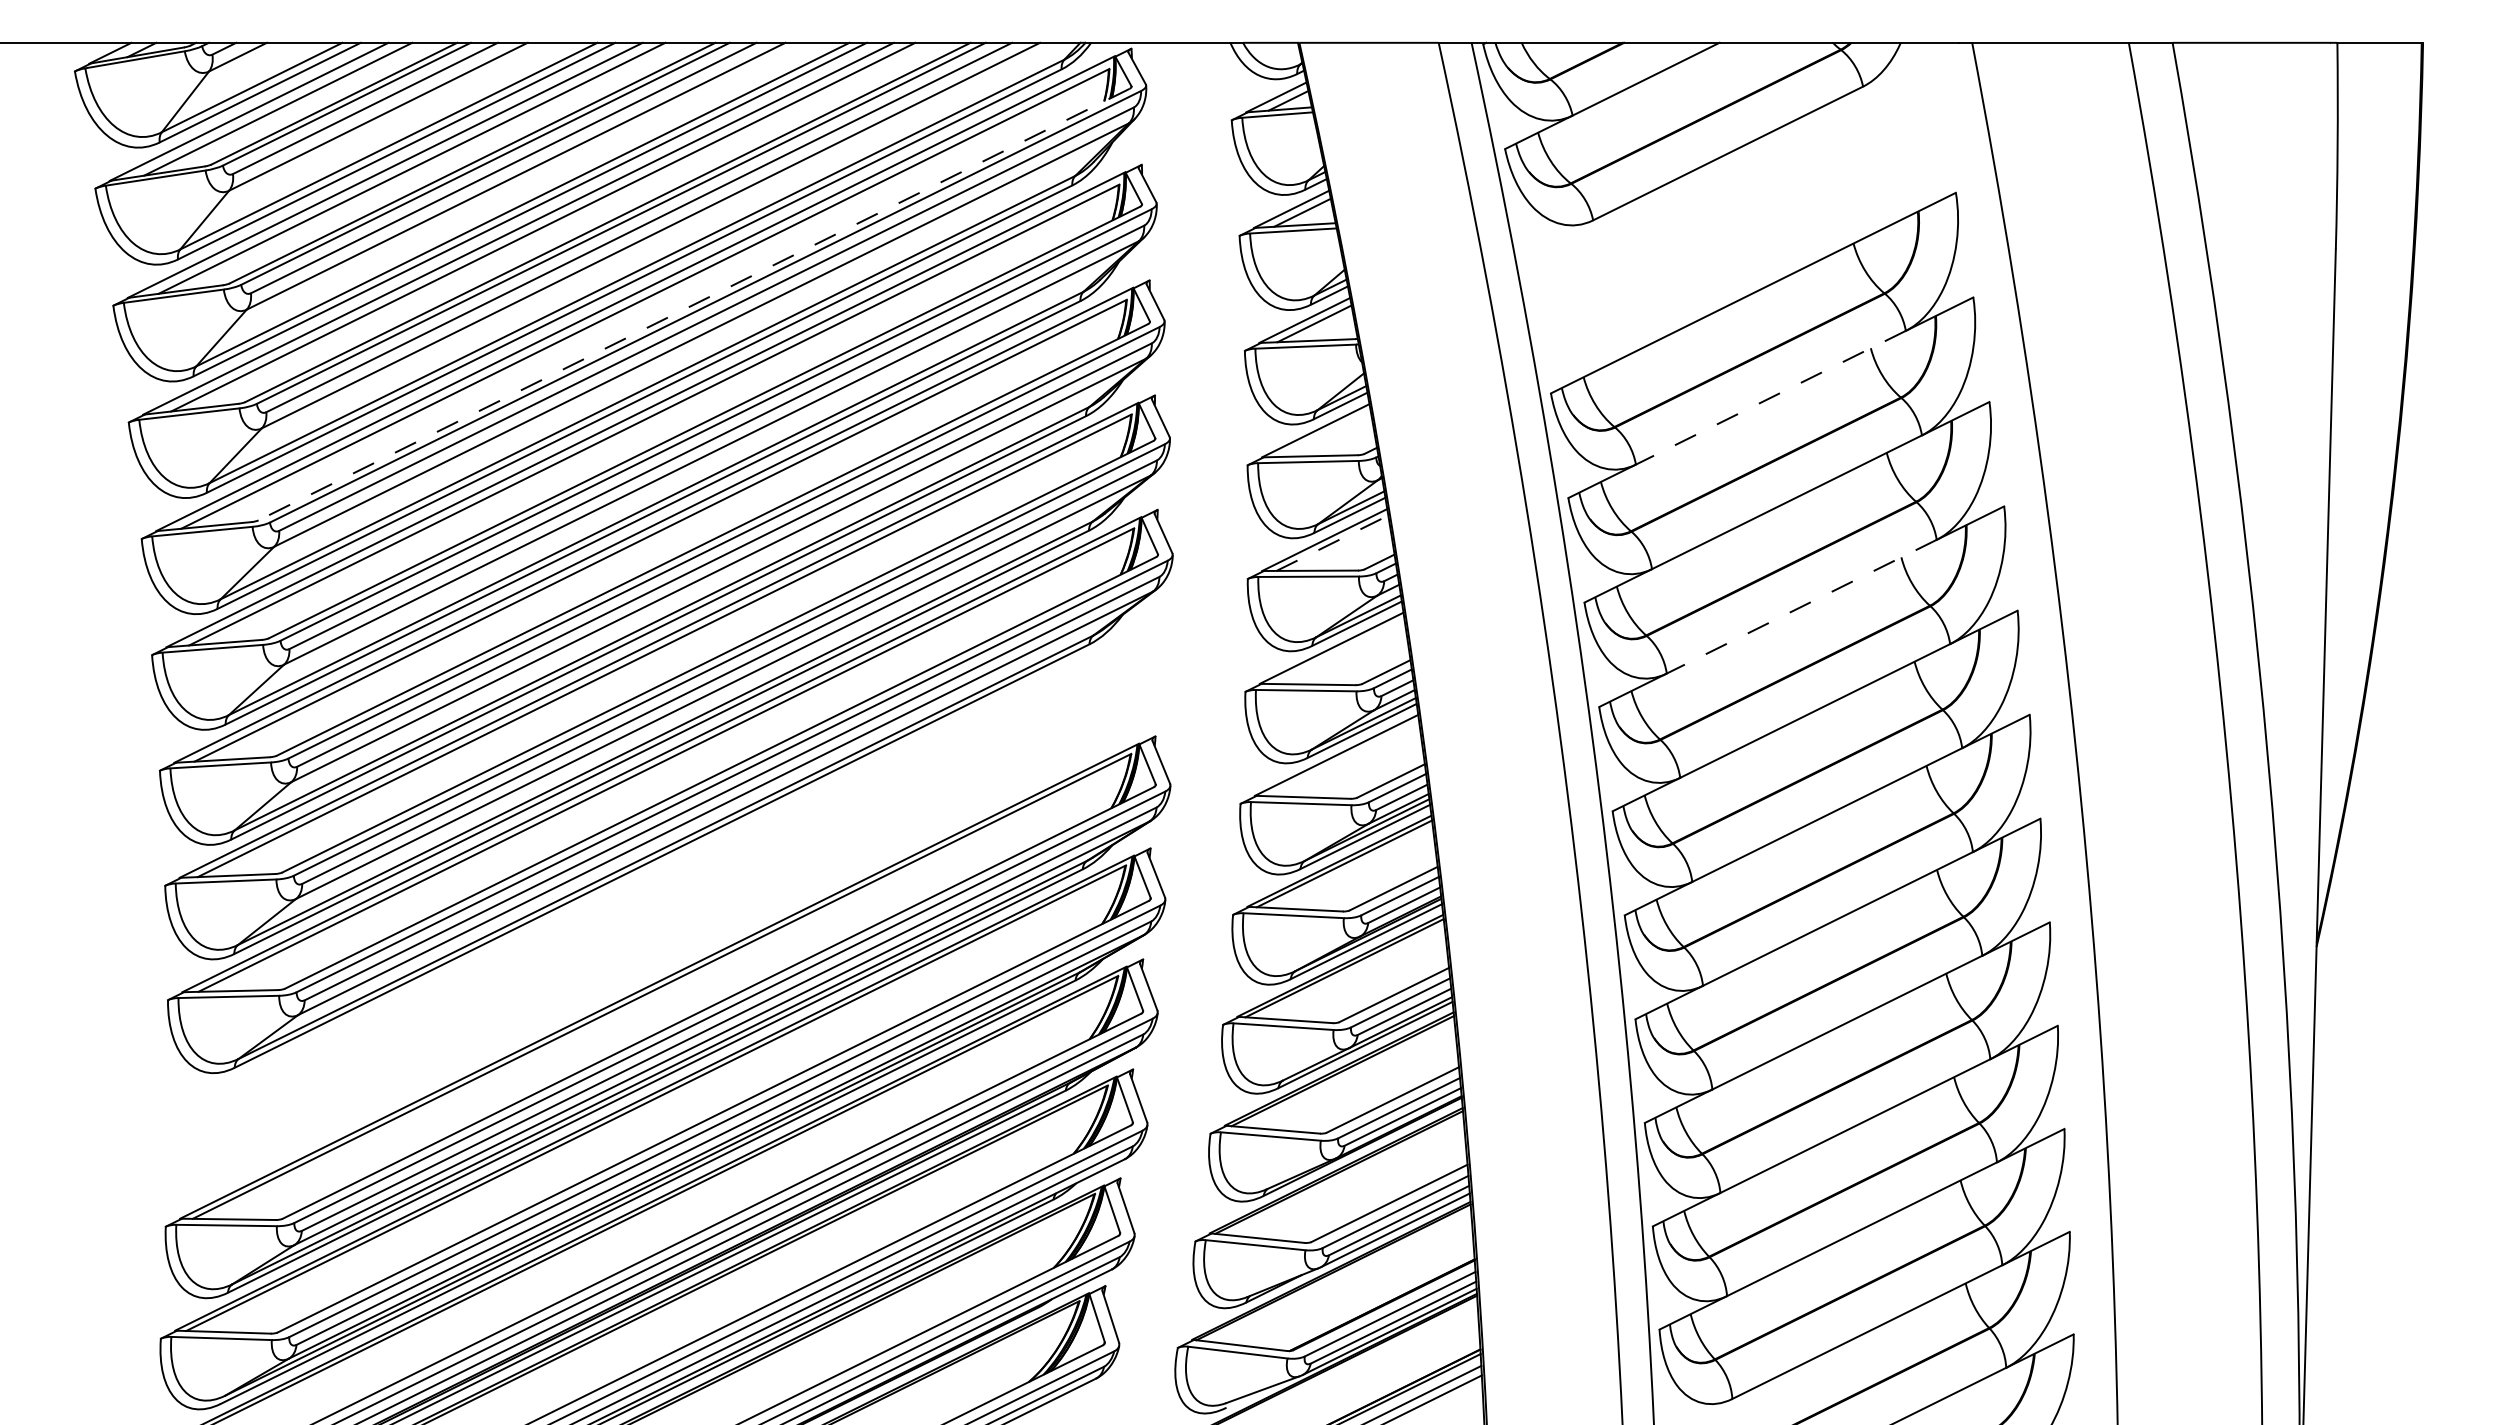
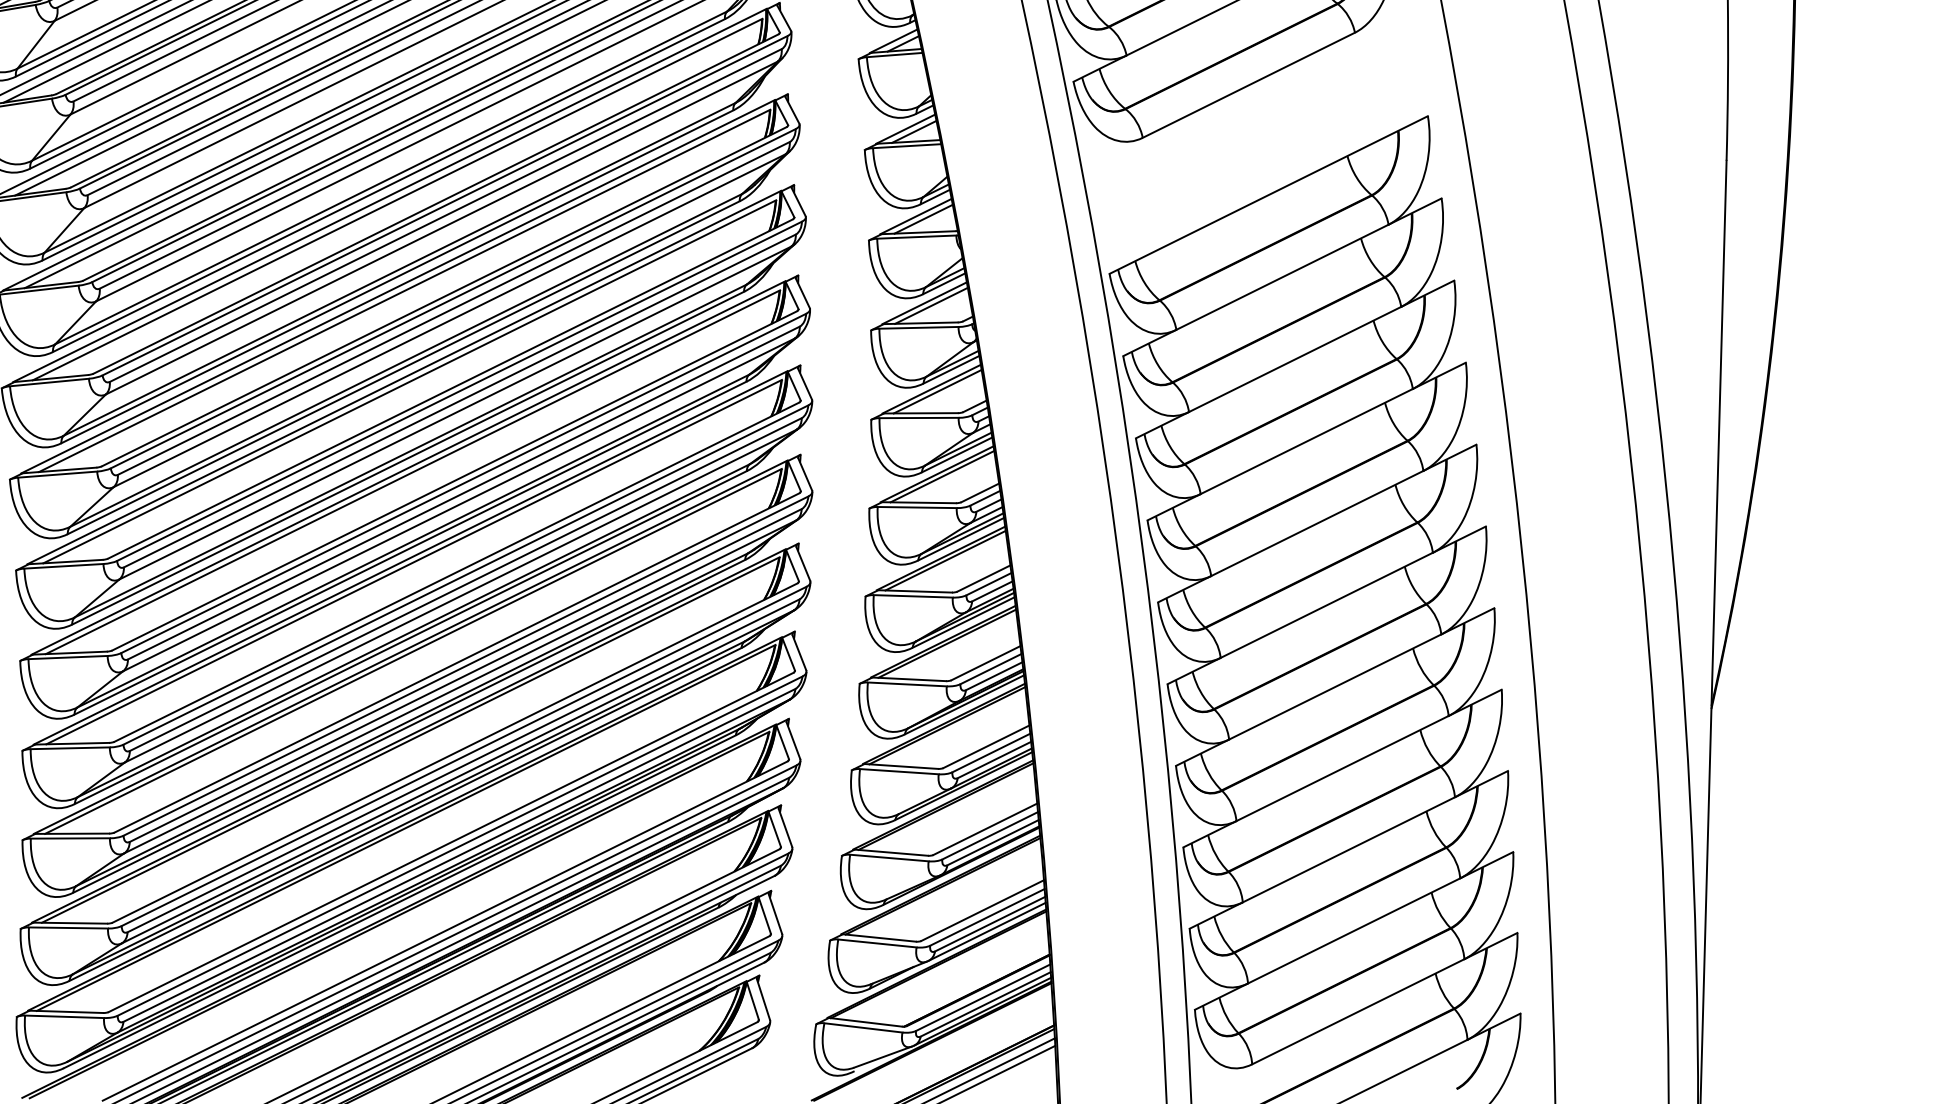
line: (694, 304) -> (436, 203), dashed -> solid
line: (1770, 397) -> (1282, 277), dashed -> solid
line: (1324, 434) -> (931, 306), added
line: (1332, 543) -> (937, 391), dashed -> solid
line: (1801, 606) -> (1306, 441), dashed -> solid
line: (1338, 651) -> (942, 476), added
line: (1342, 758) -> (945, 560), added
part: (670, 904) -> (417, 675), added

